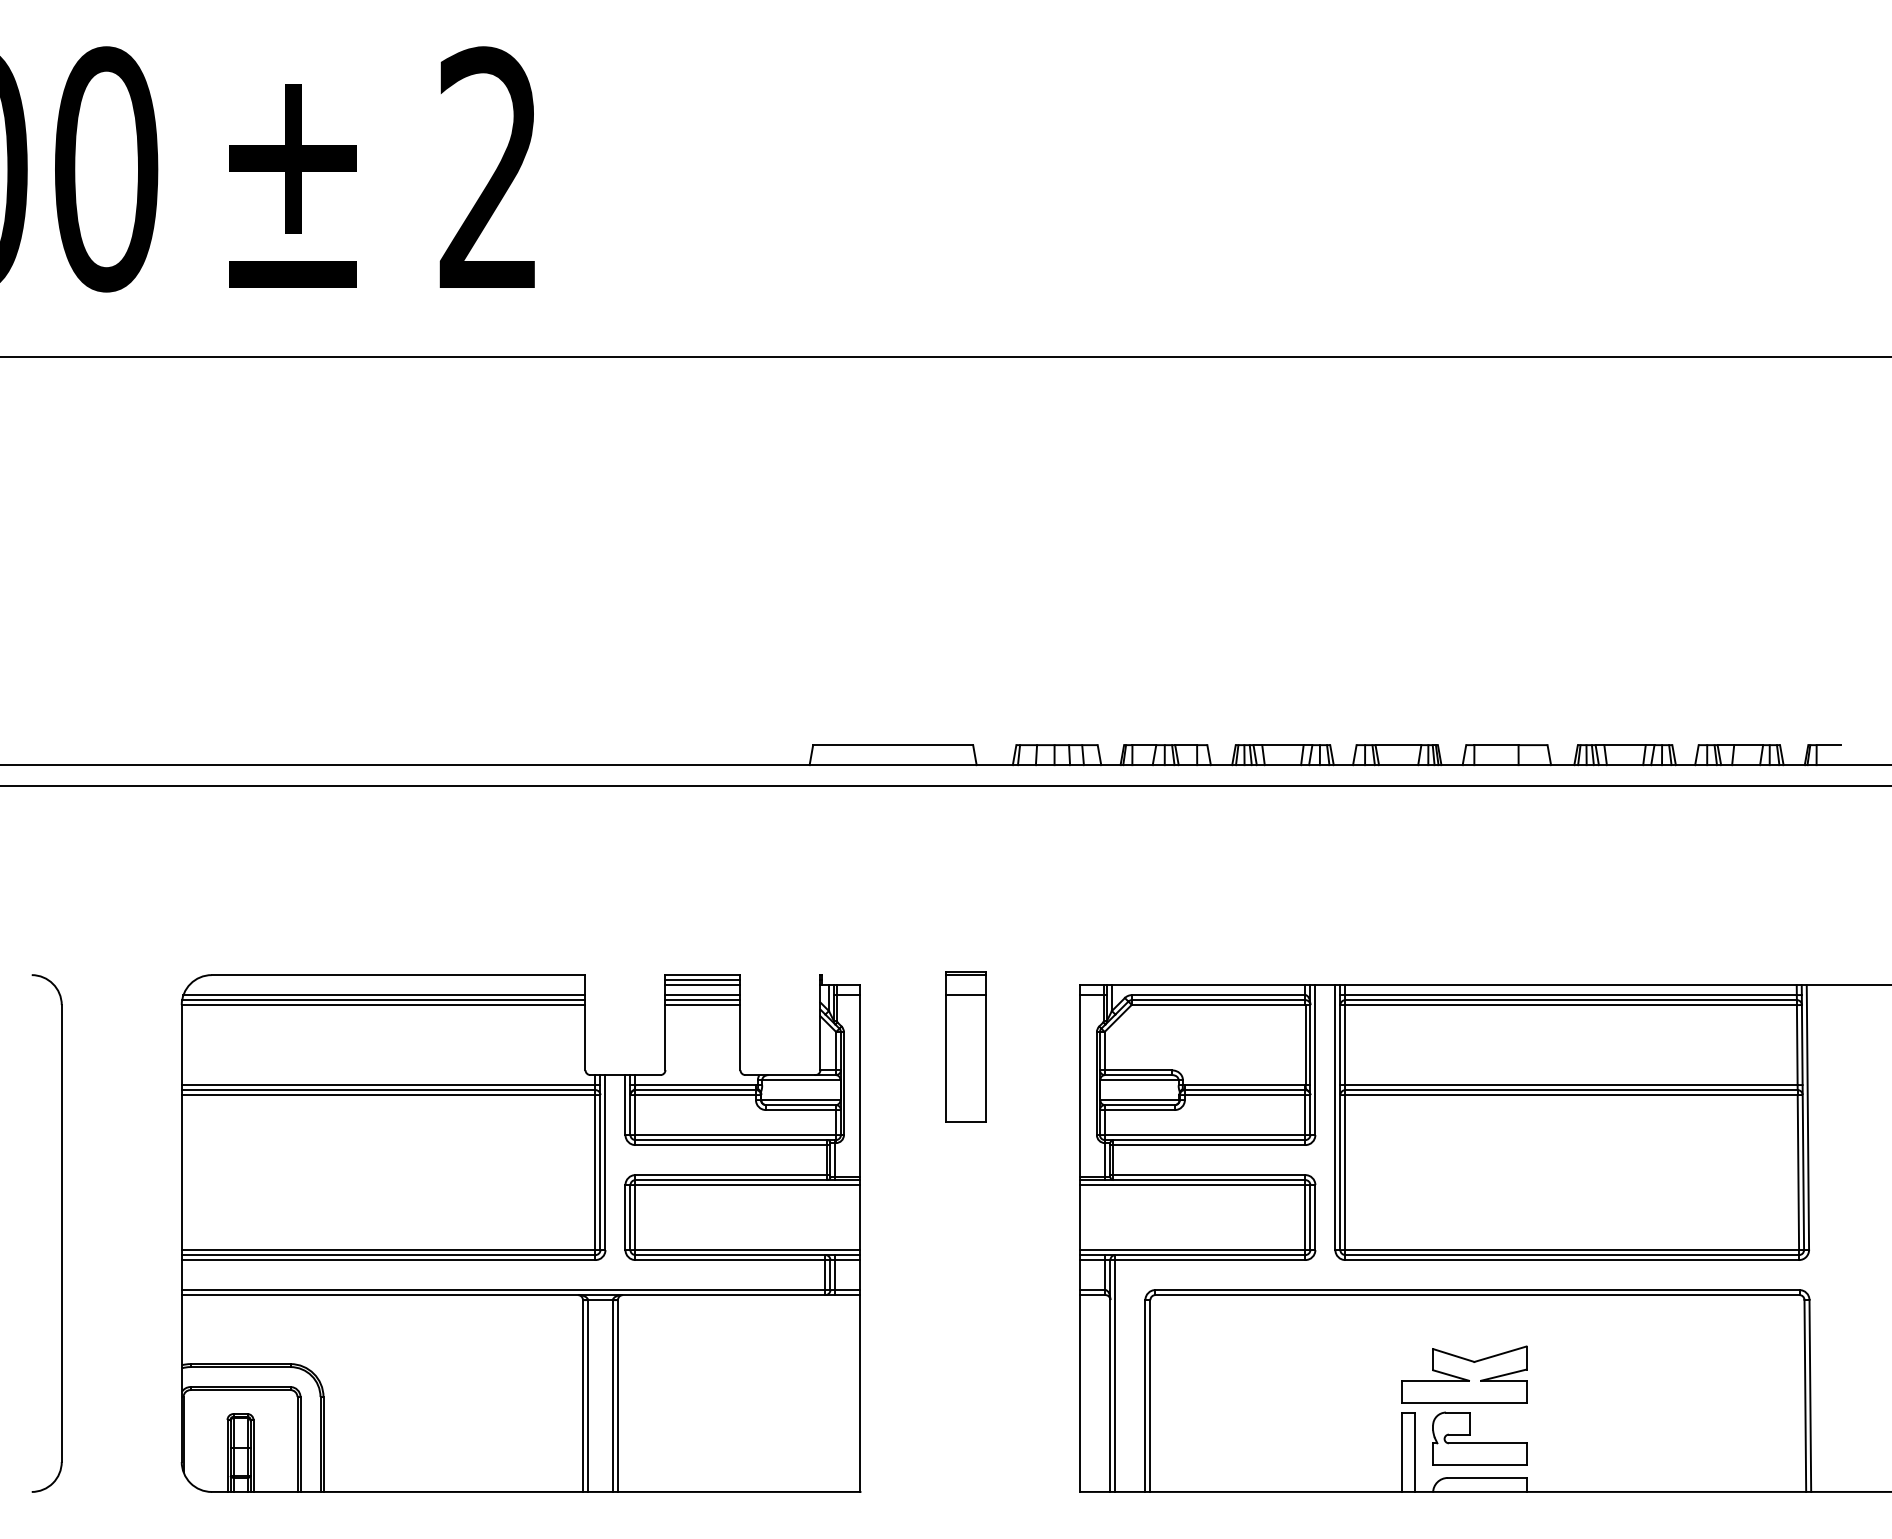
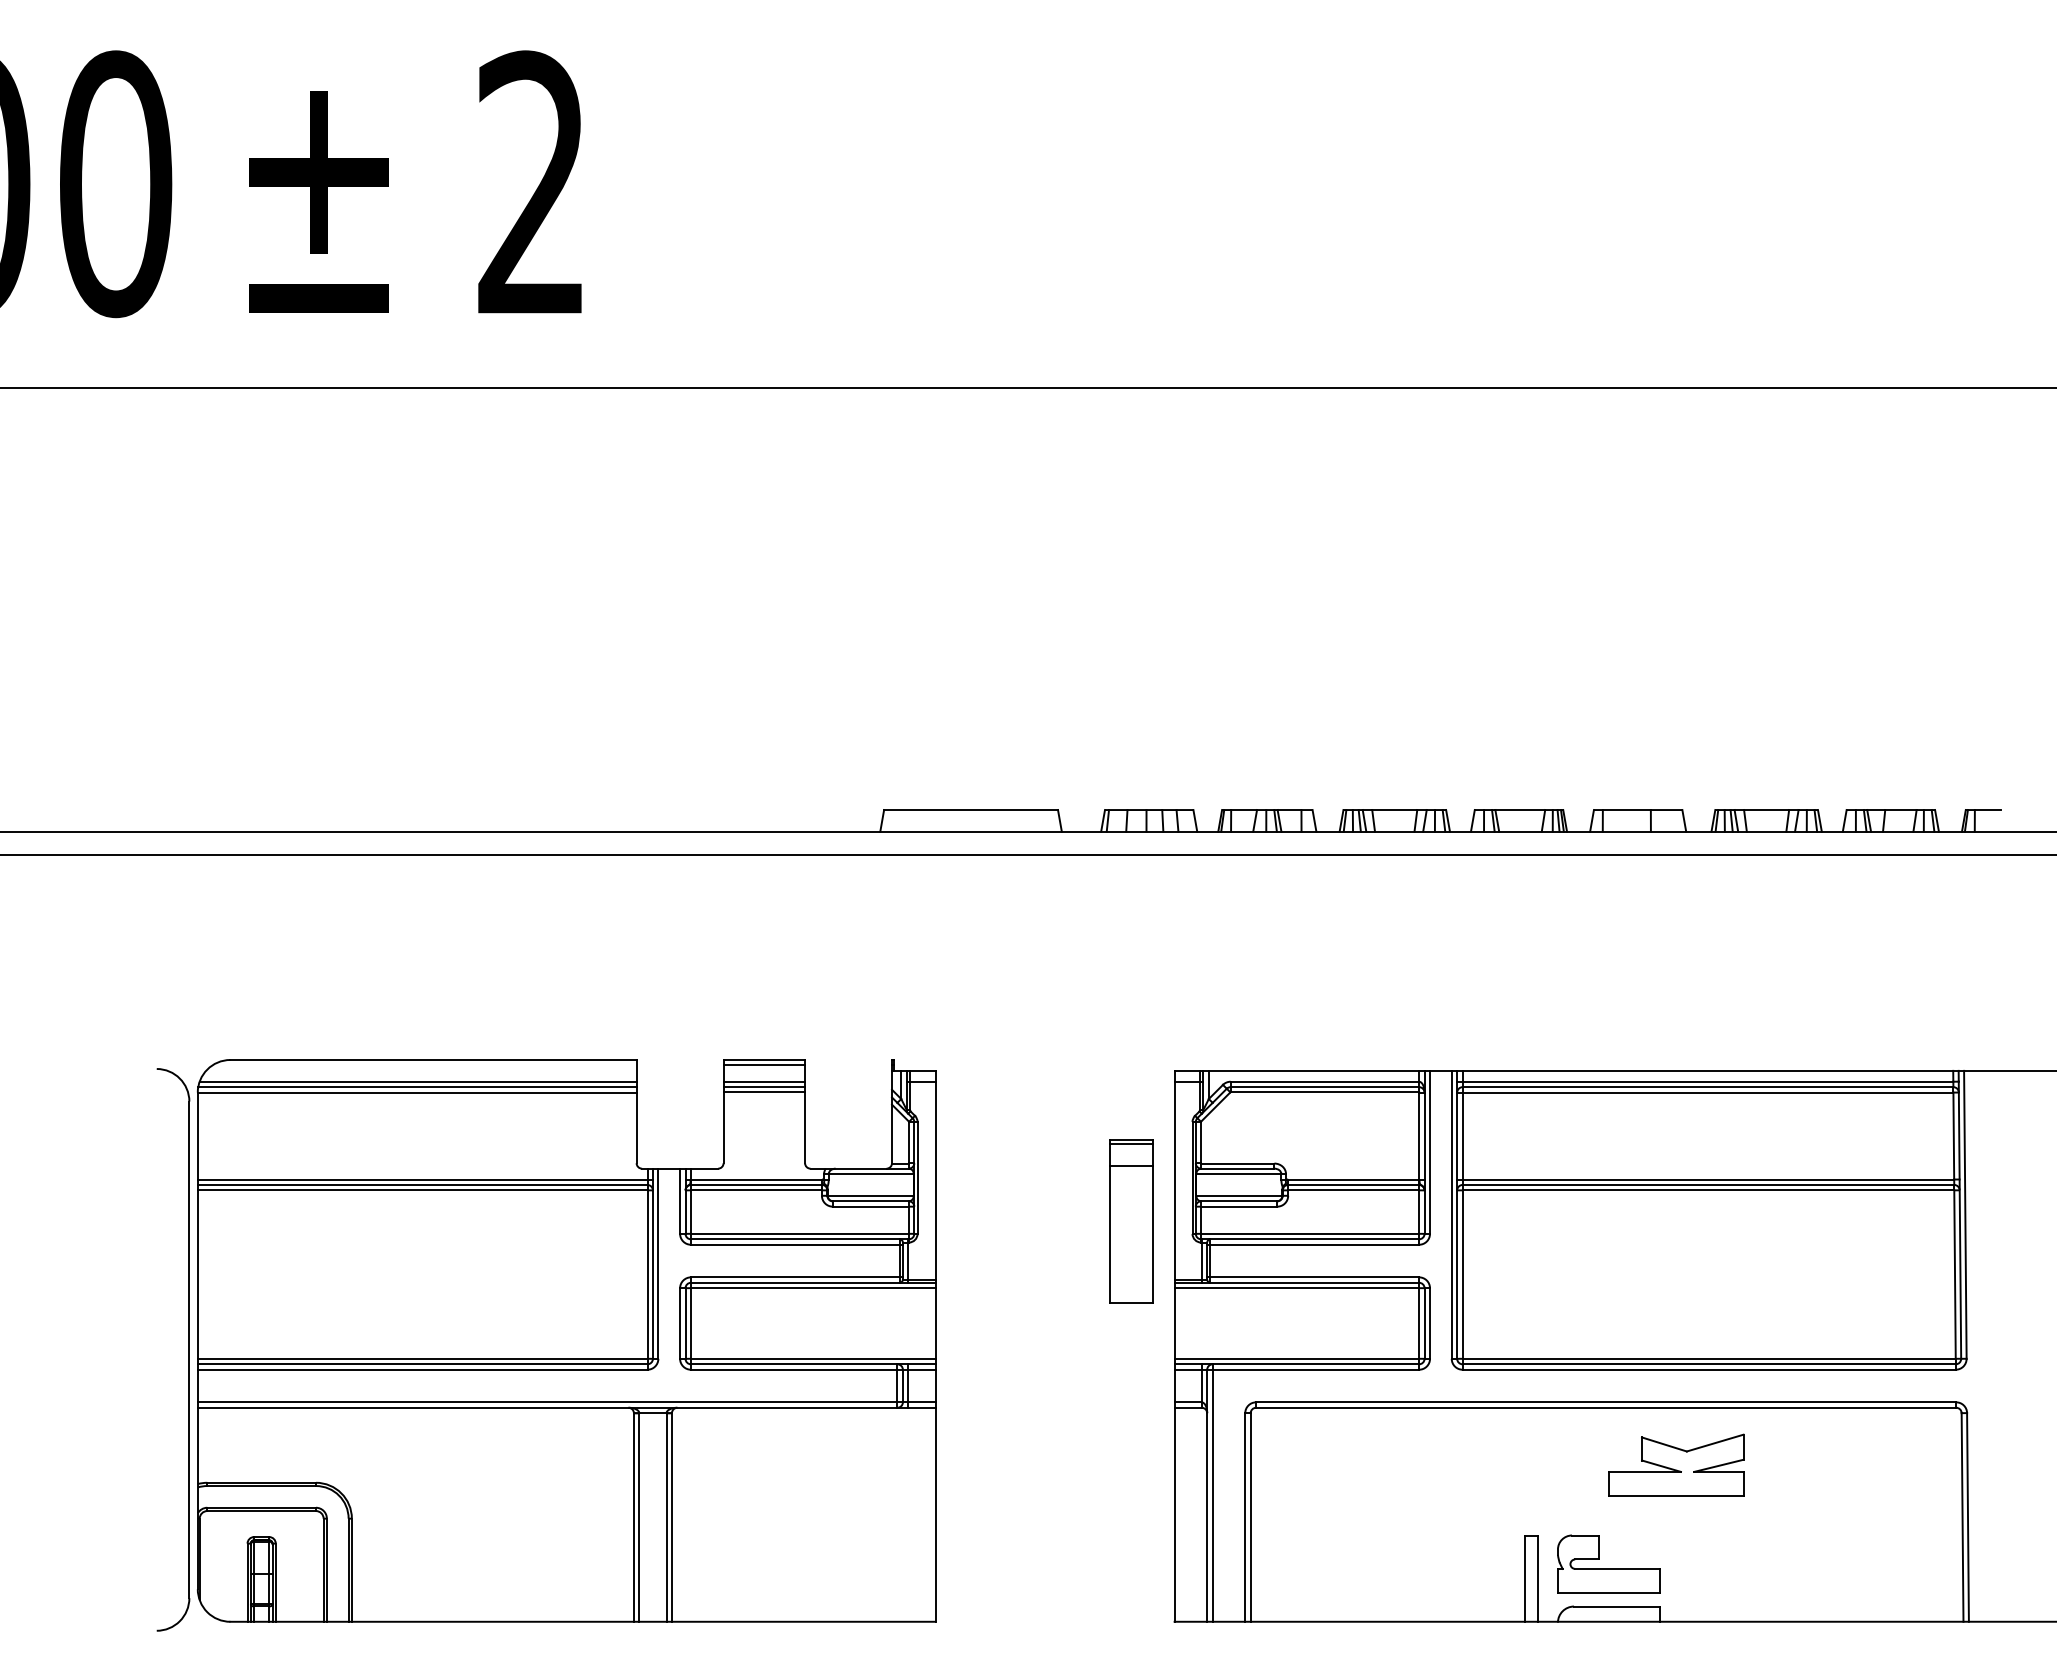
line: (703, 984) -> (764, 1070), removed
part: (966, 1046) -> (1131, 1221), moved
part: (60, 1233) -> (188, 1349), moved
part: (1464, 1373) -> (1676, 1464), moved

